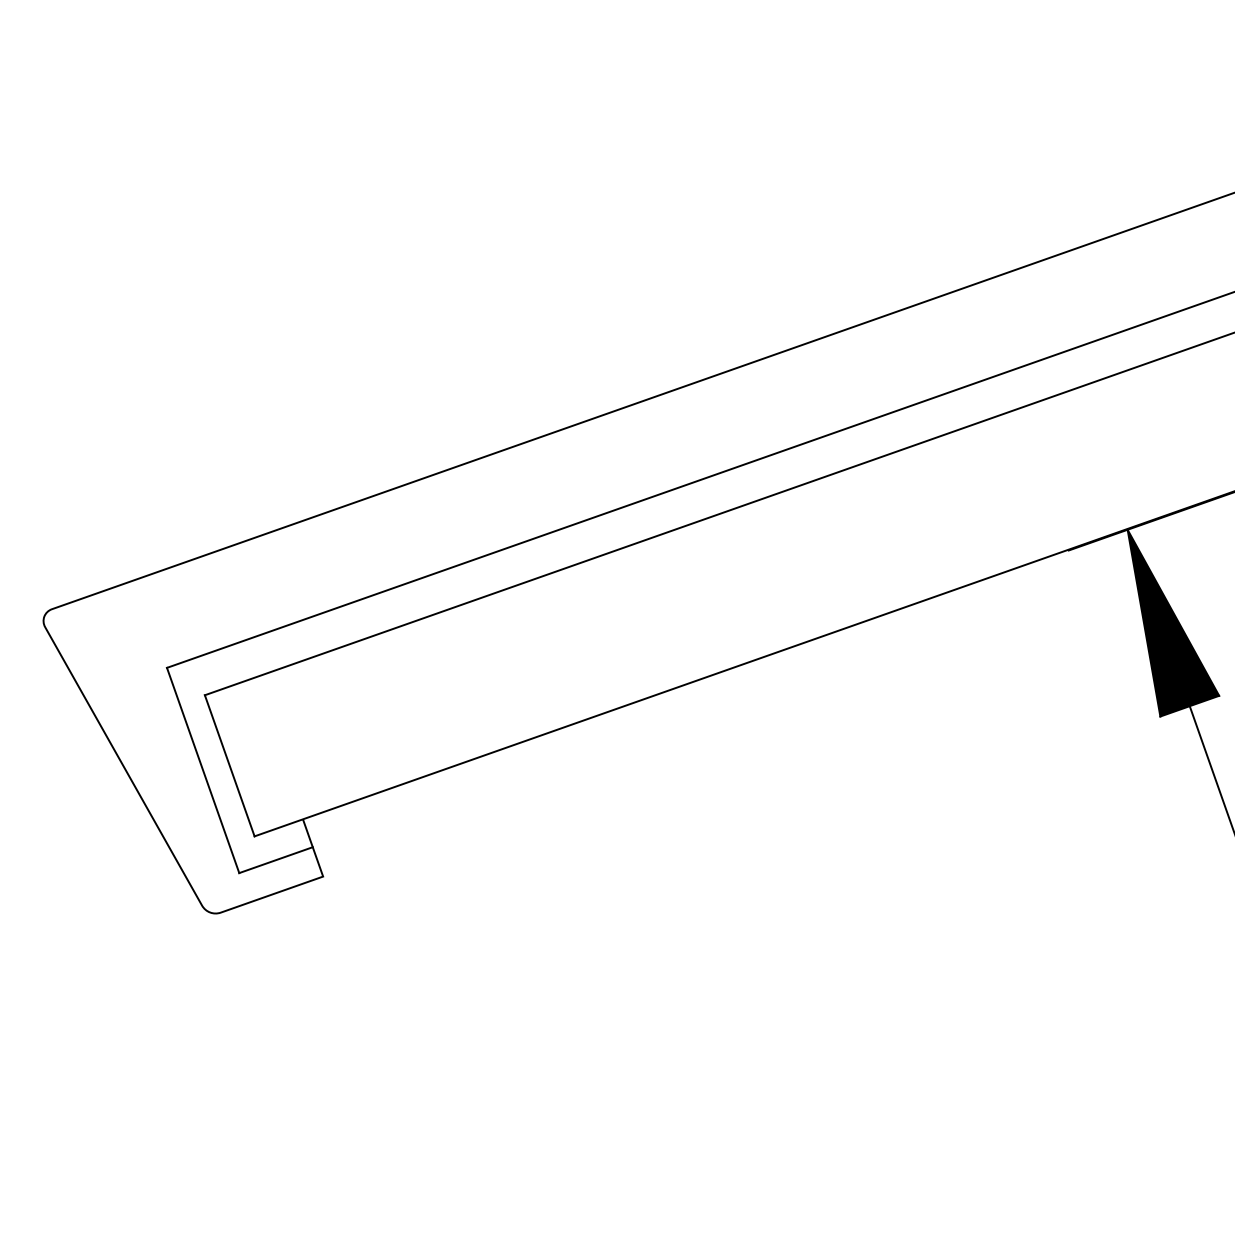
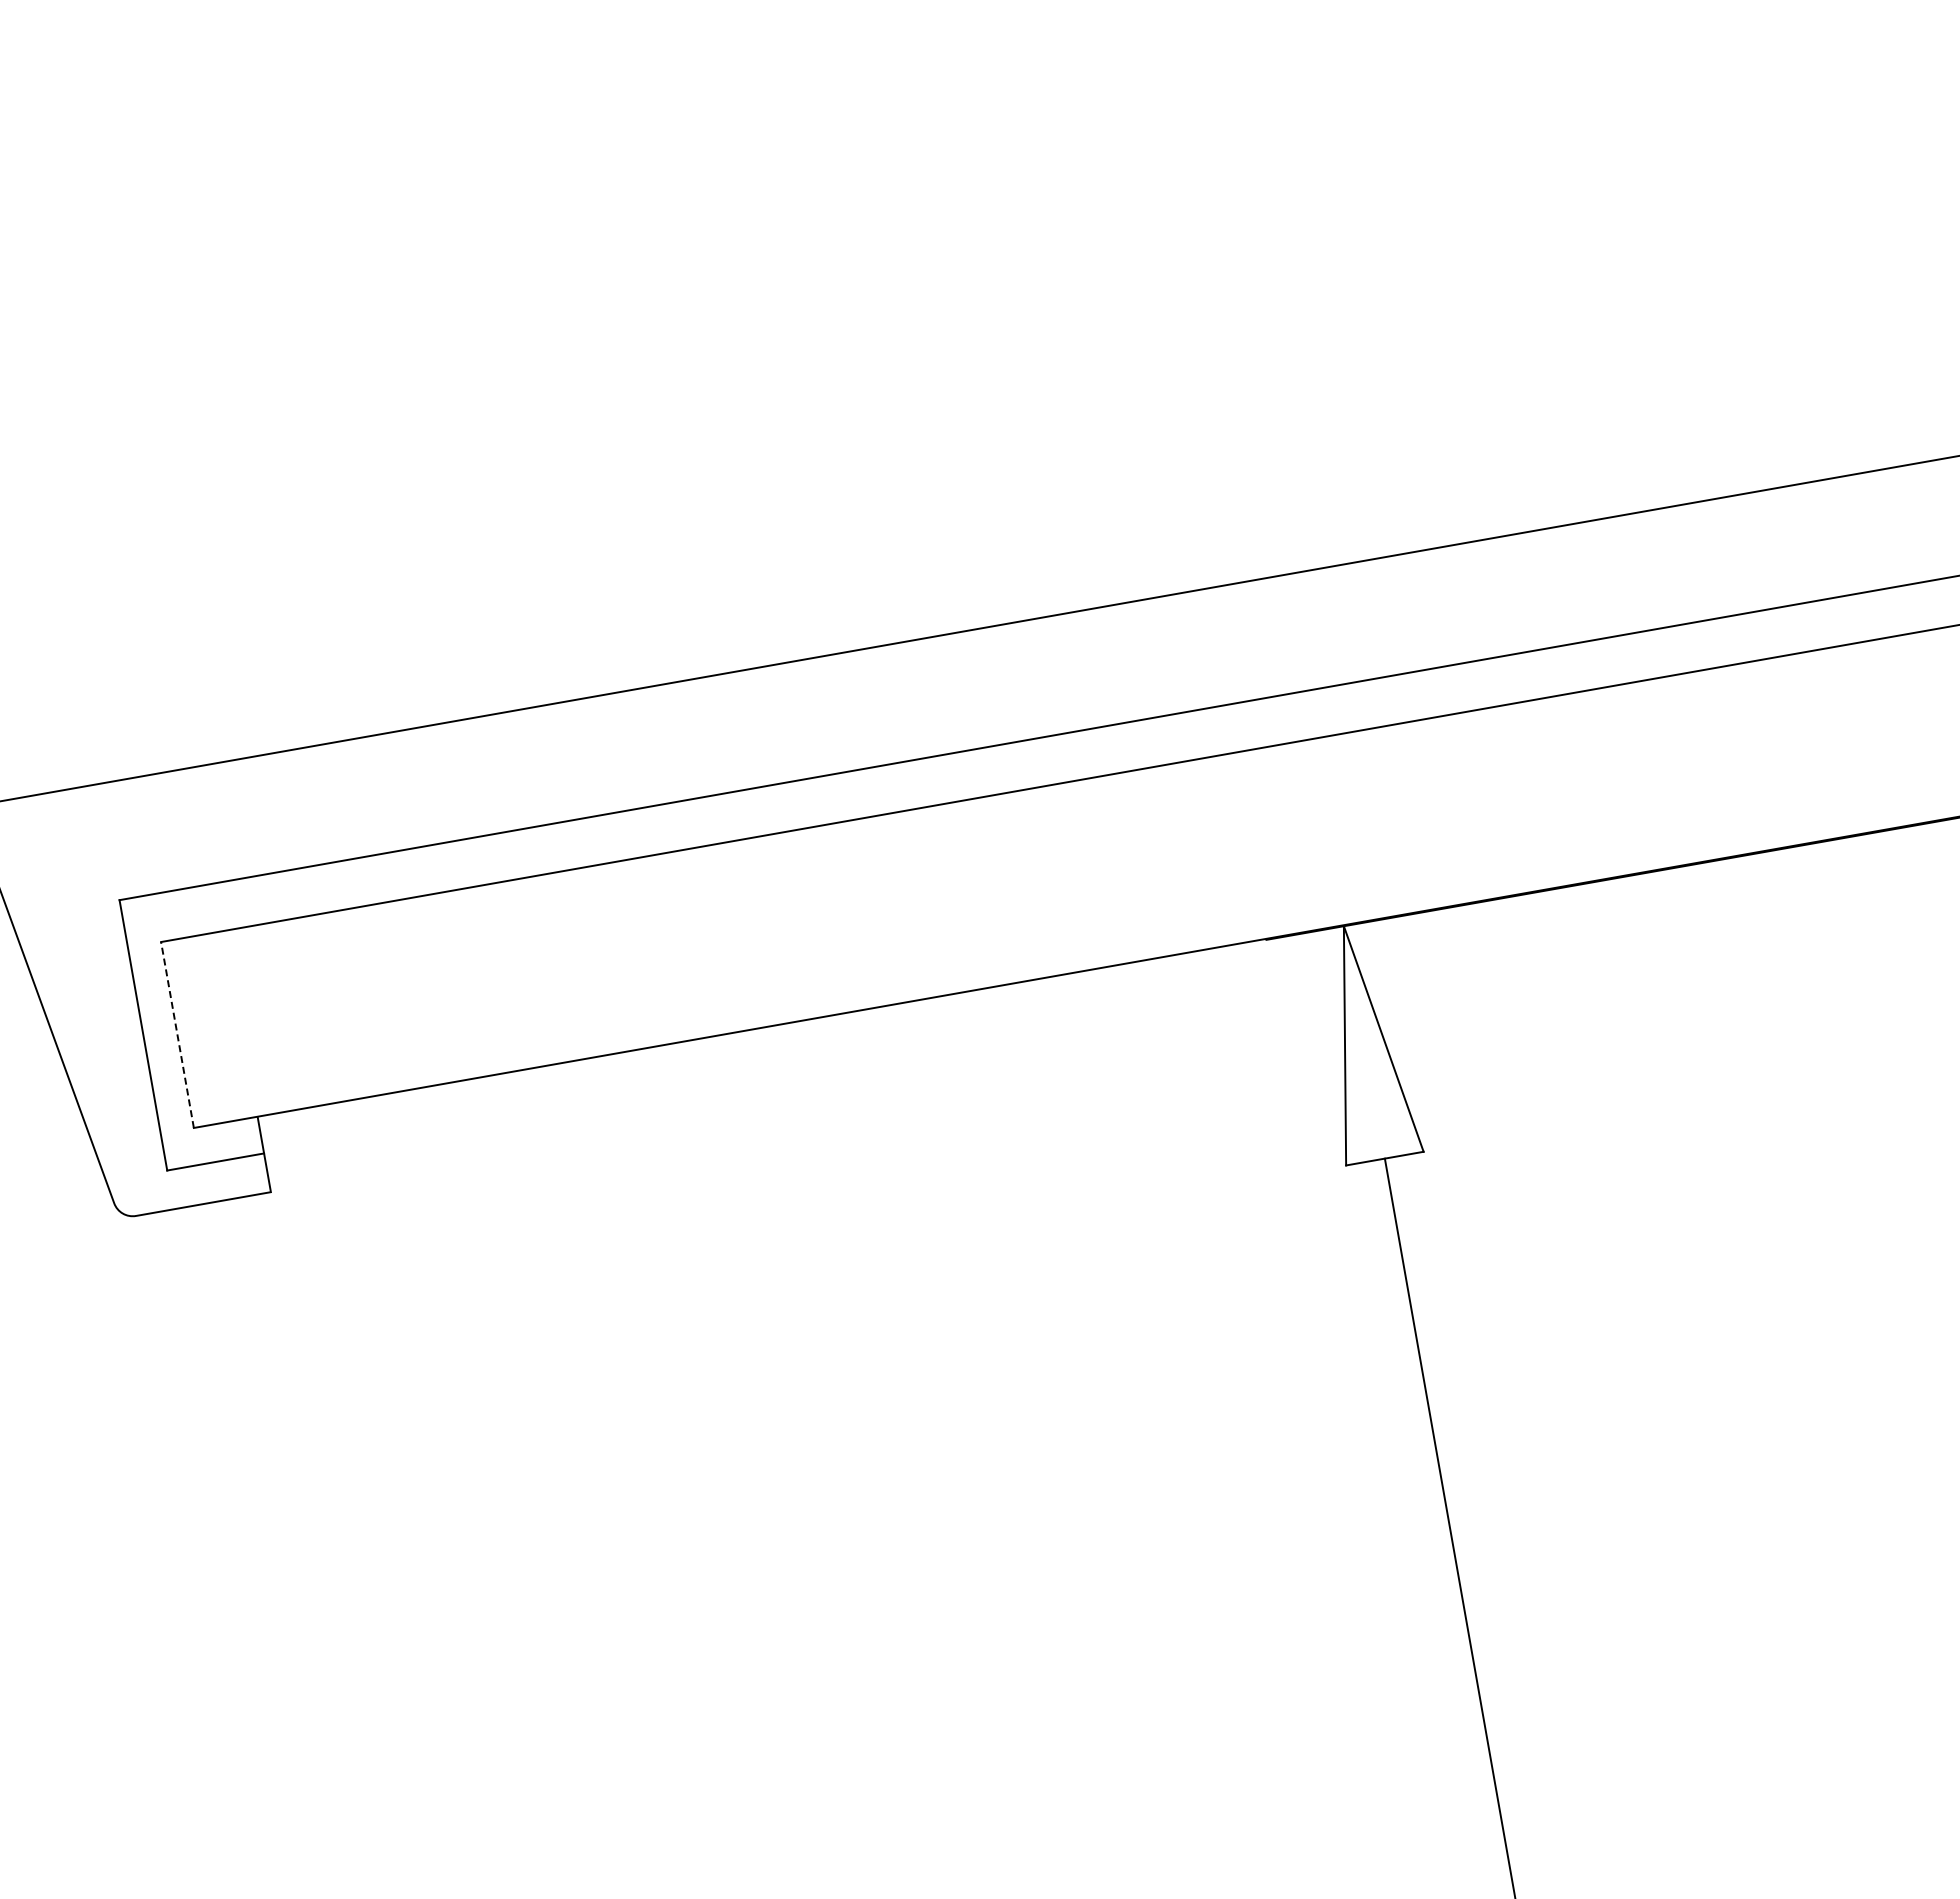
fill: (1174, 617) -> (1383, 1045), removed
line: (229, 765) -> (177, 1034), solid -> dashed

